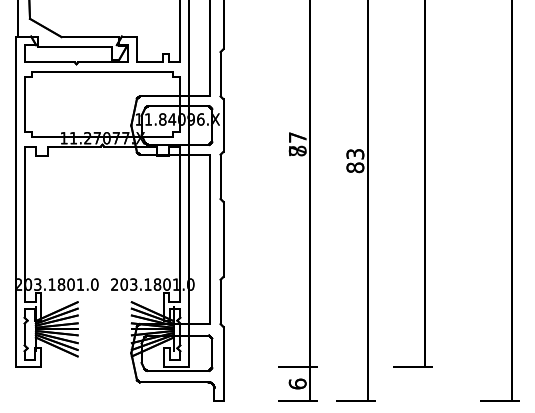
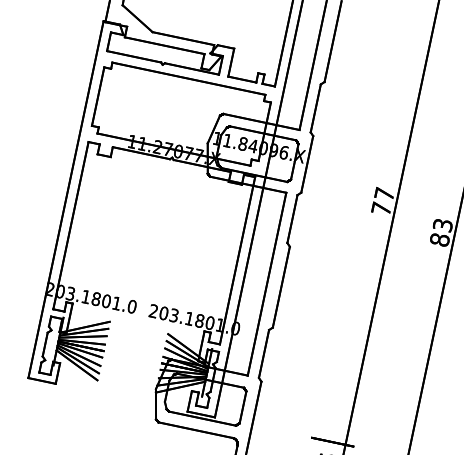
text: (297, 150) -> (381, 208), 87 -> 77

